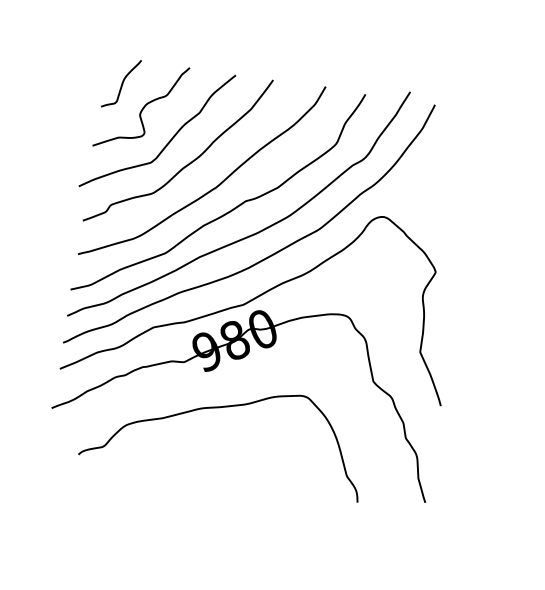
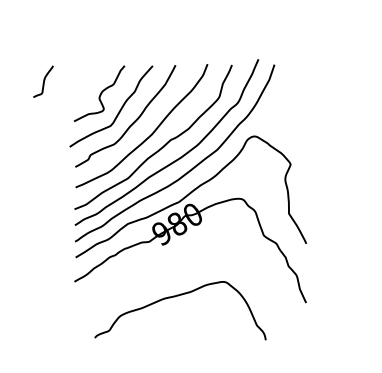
curve: (121, 83) -> (43, 81), moved
curve: (220, 409) -> (175, 297), moved

